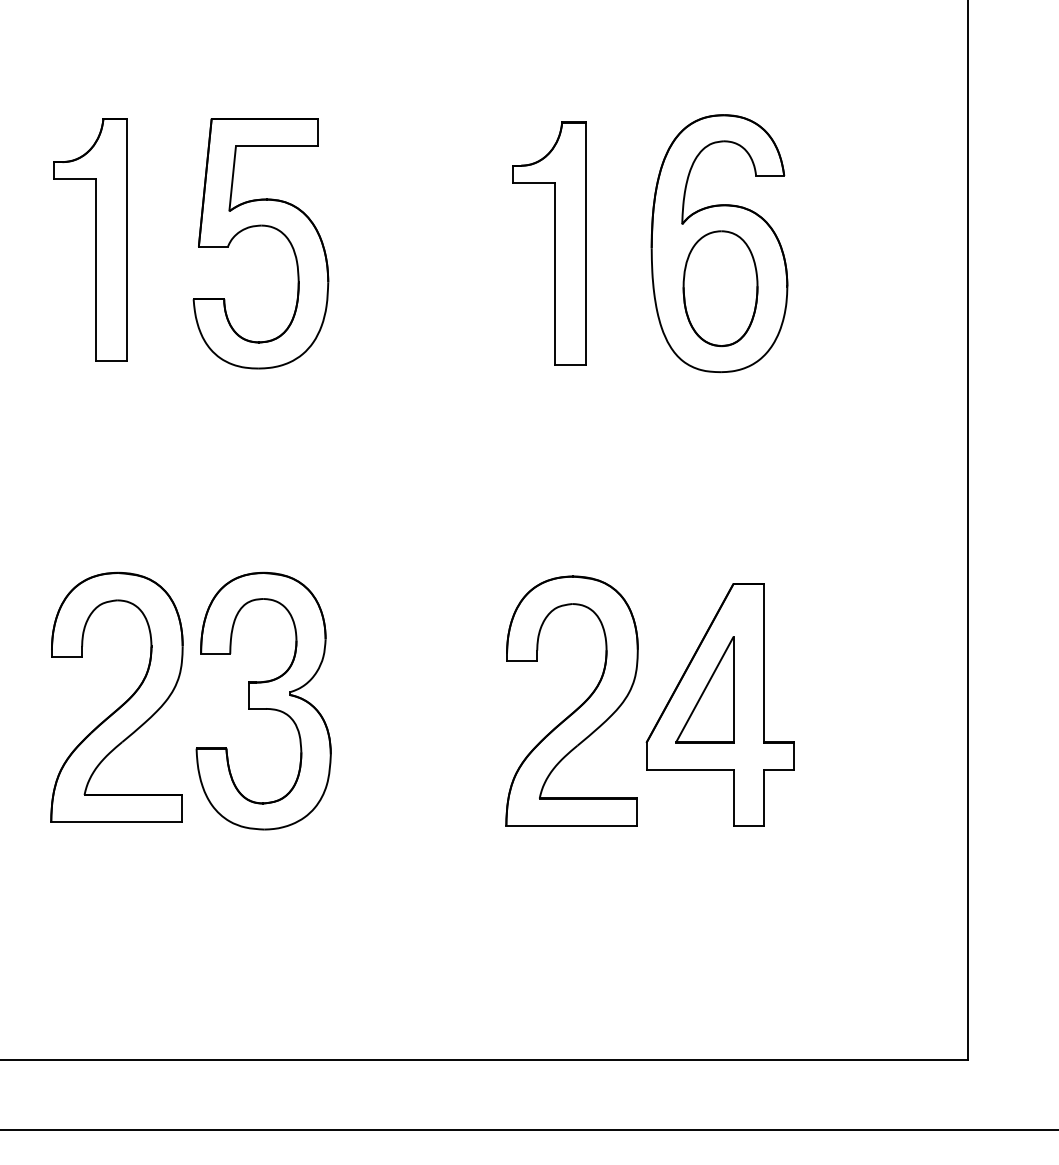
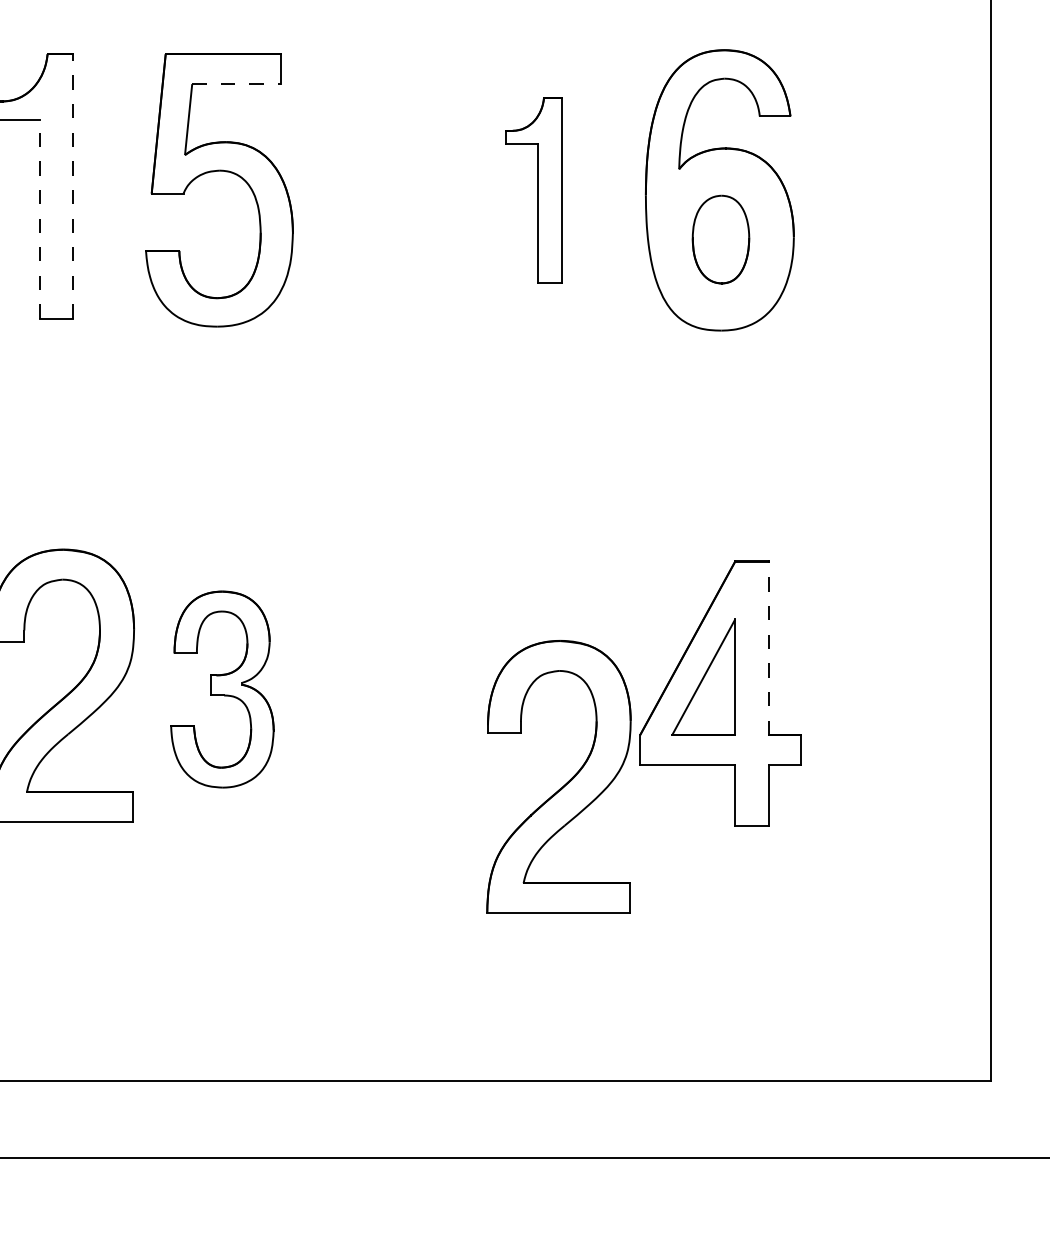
line: (276, 146) -> (236, 84), solid -> dashed
line: (127, 239) -> (73, 185), solid -> dashed
part: (549, 243) -> (534, 190), size x0.7
line: (96, 269) -> (40, 218), solid -> dashed
part: (720, 288) -> (720, 239), size x0.7
line: (764, 662) -> (768, 647), solid -> dashed
part: (263, 700) -> (222, 688), size x0.7
part: (578, 706) -> (565, 782), moved

